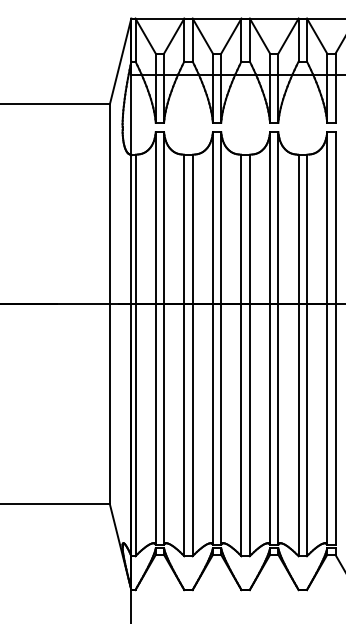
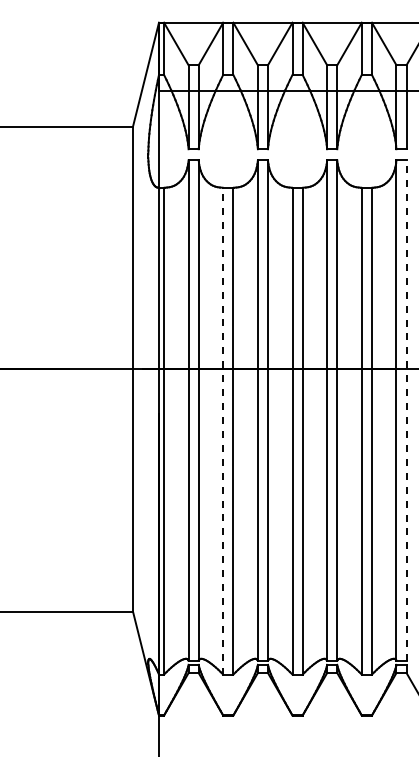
line: (335, 338) -> (406, 410), solid -> dashed
line: (184, 354) -> (223, 430), solid -> dashed

